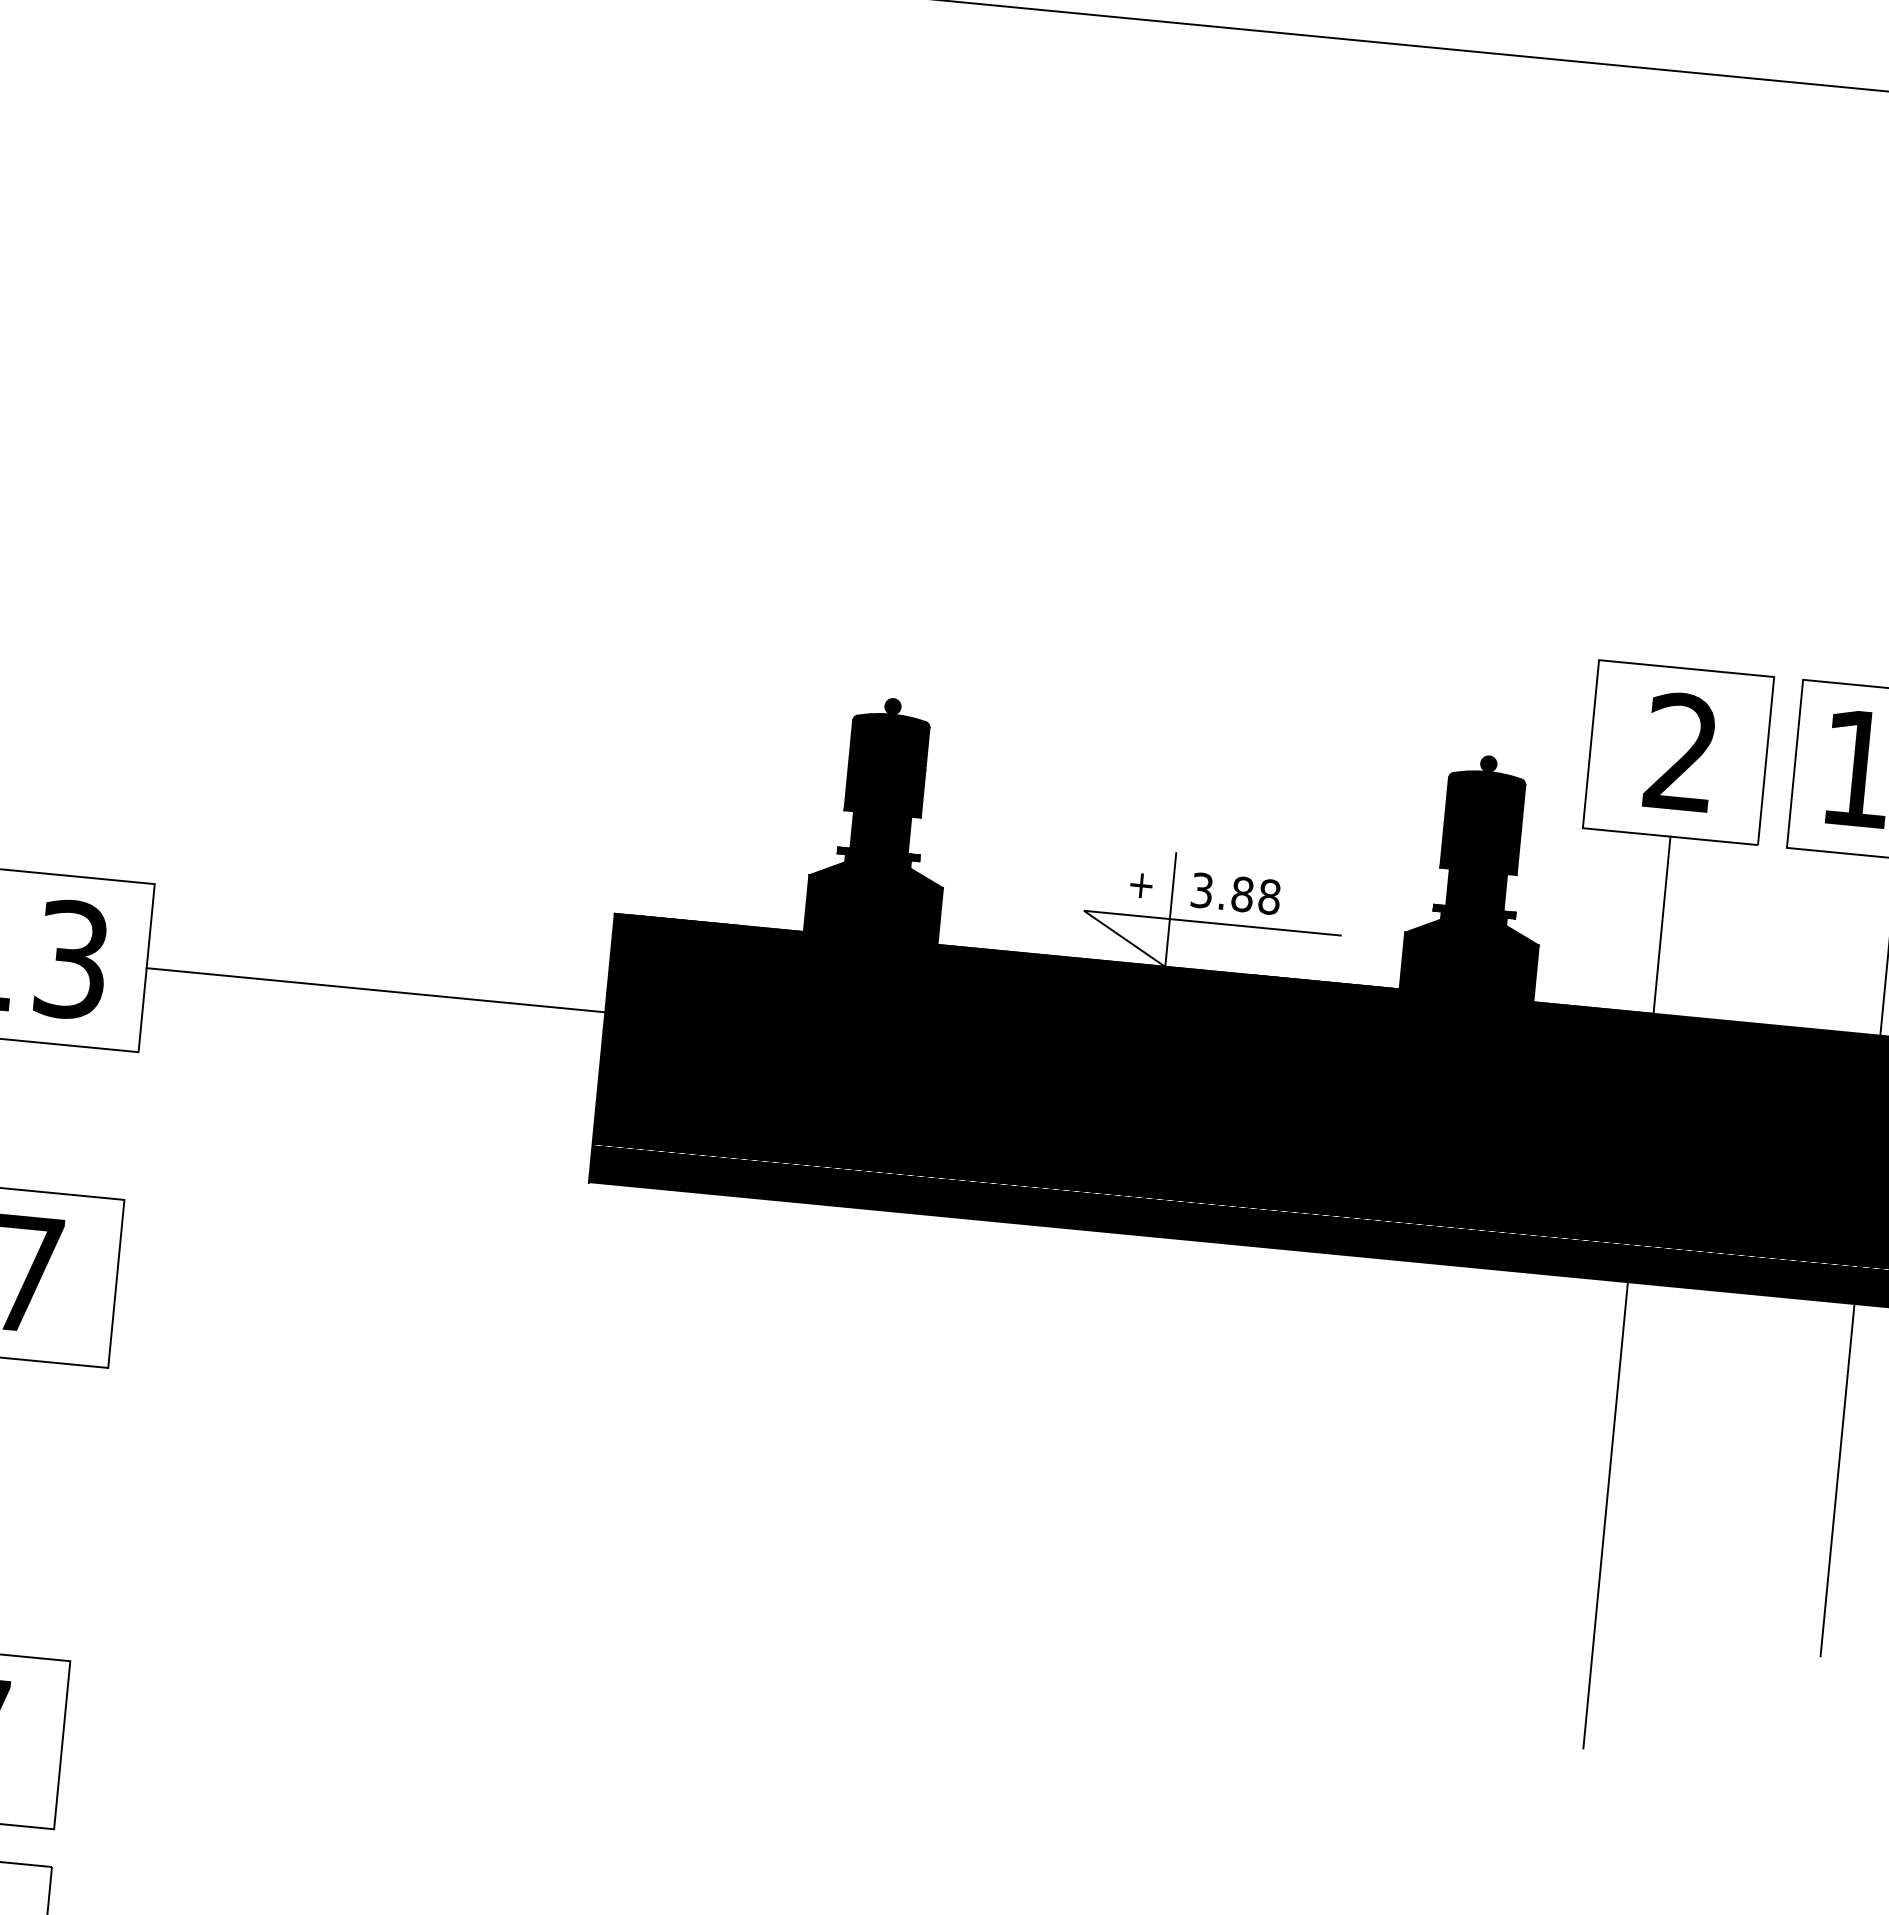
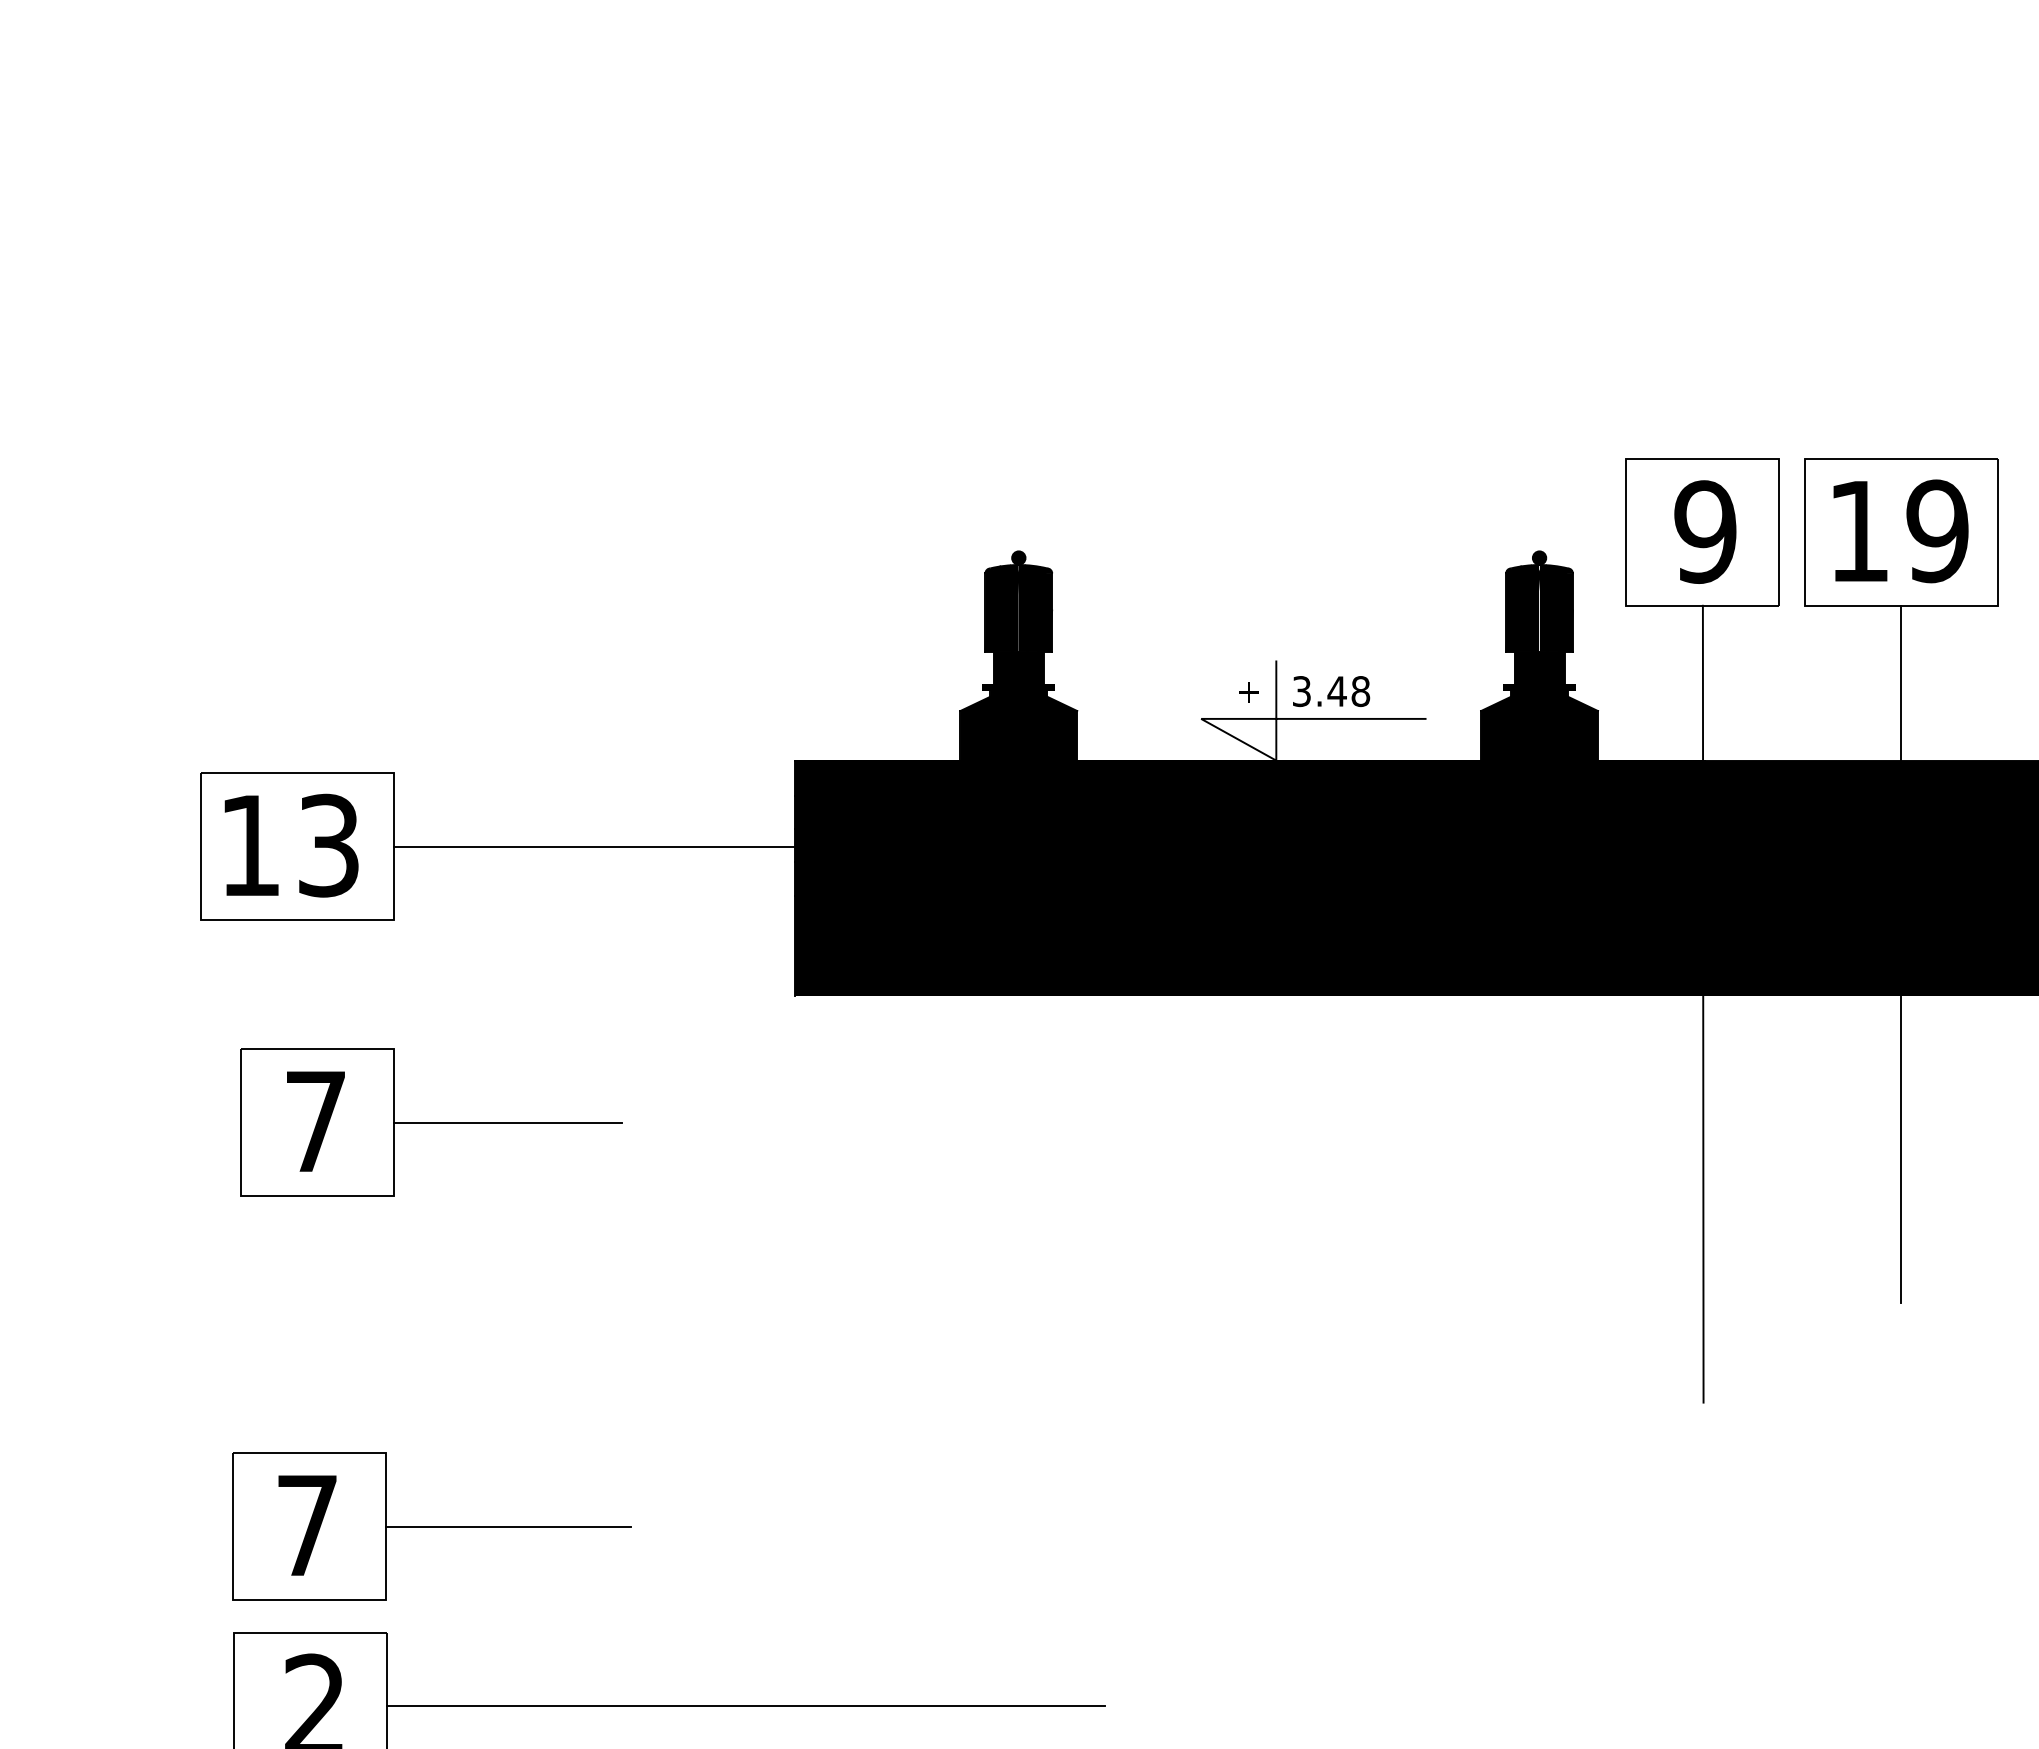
text: (1681, 751) -> (1705, 531), 2 -> 9
text: (1241, 894) -> (1336, 691), 3.88 -> 3.48
line: (245, 1296) -> (507, 1122), added
line: (202, 1758) -> (508, 1526), added

